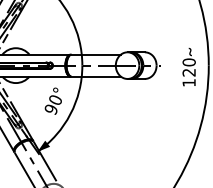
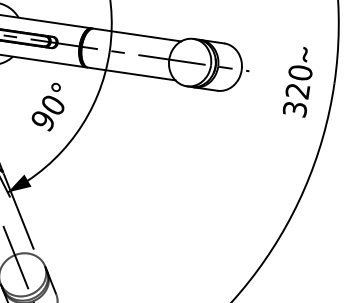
text: (188, 82) -> (294, 108), 120 -> 320

